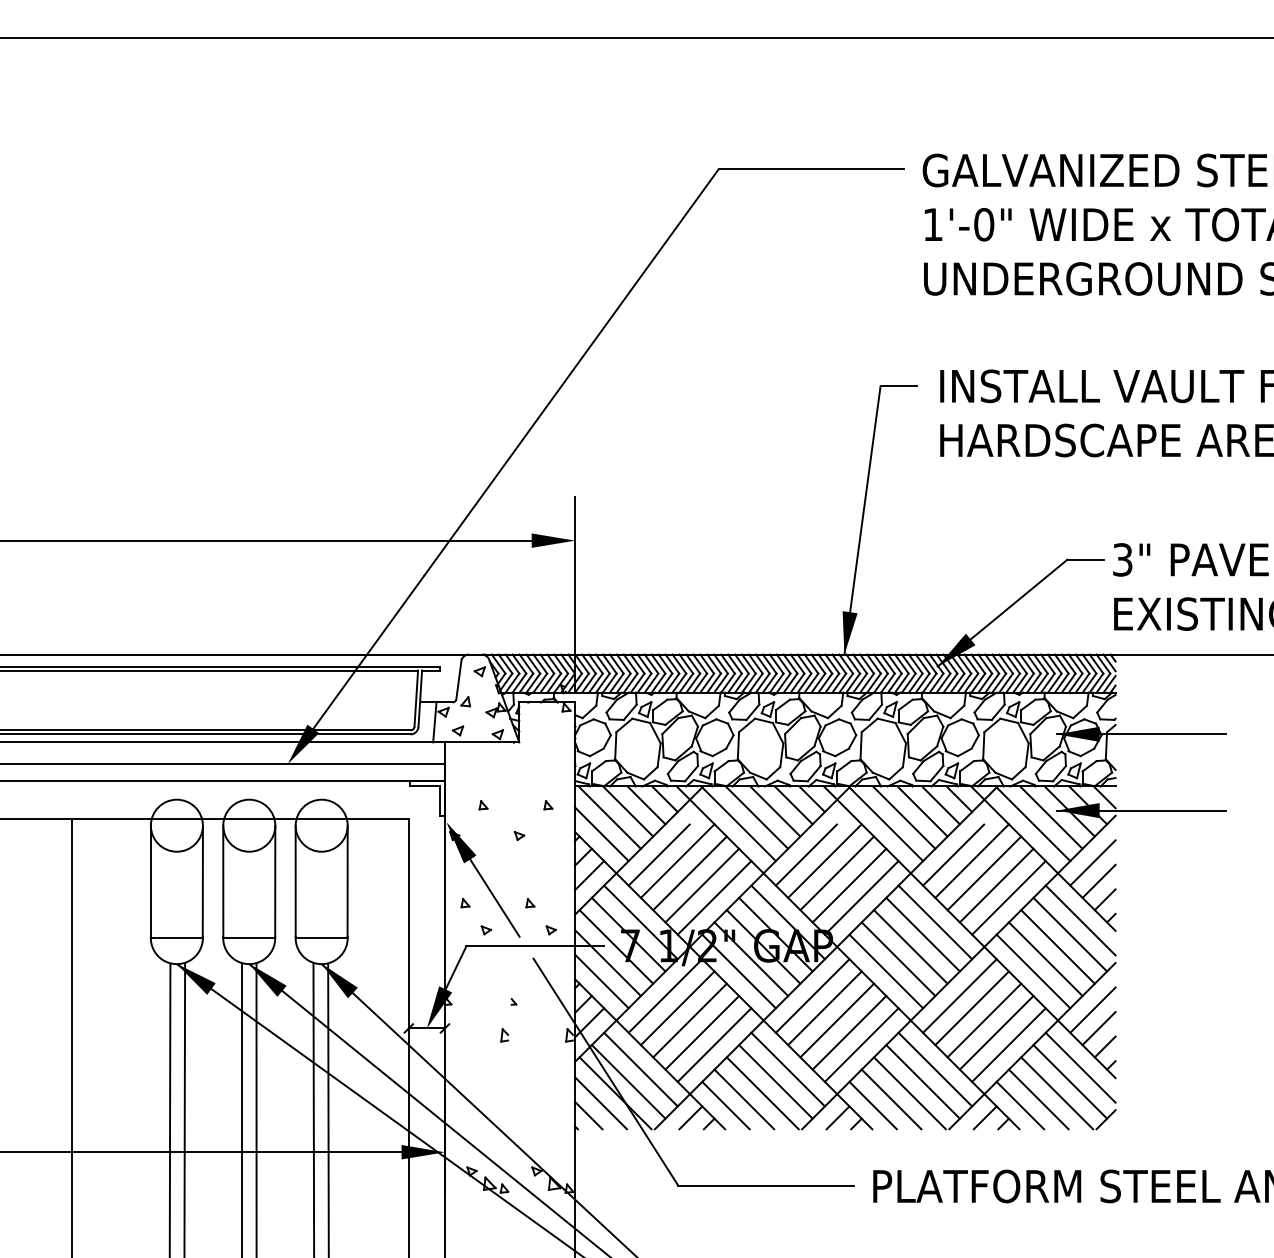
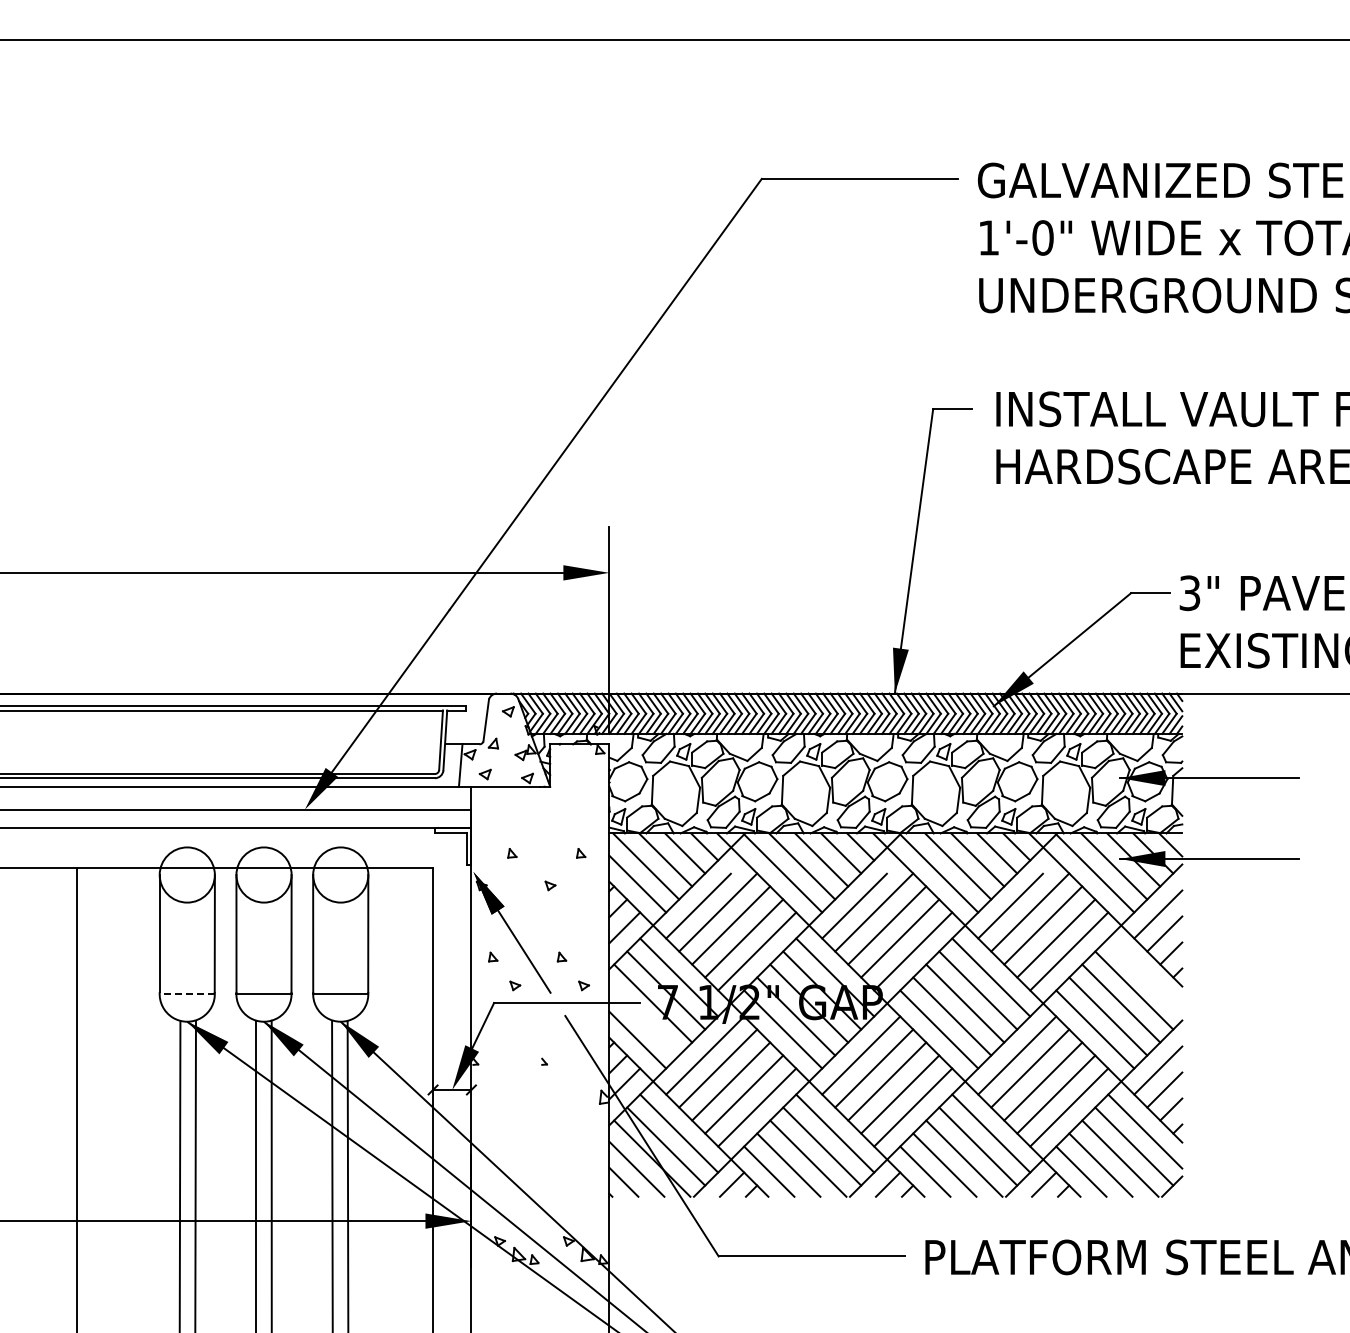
line: (1080, 920) -> (1145, 975), removed
line: (177, 938) -> (187, 994), solid -> dashed
line: (608, 962) -> (644, 1020), removed
part: (504, 1034) -> (534, 1096), removed

